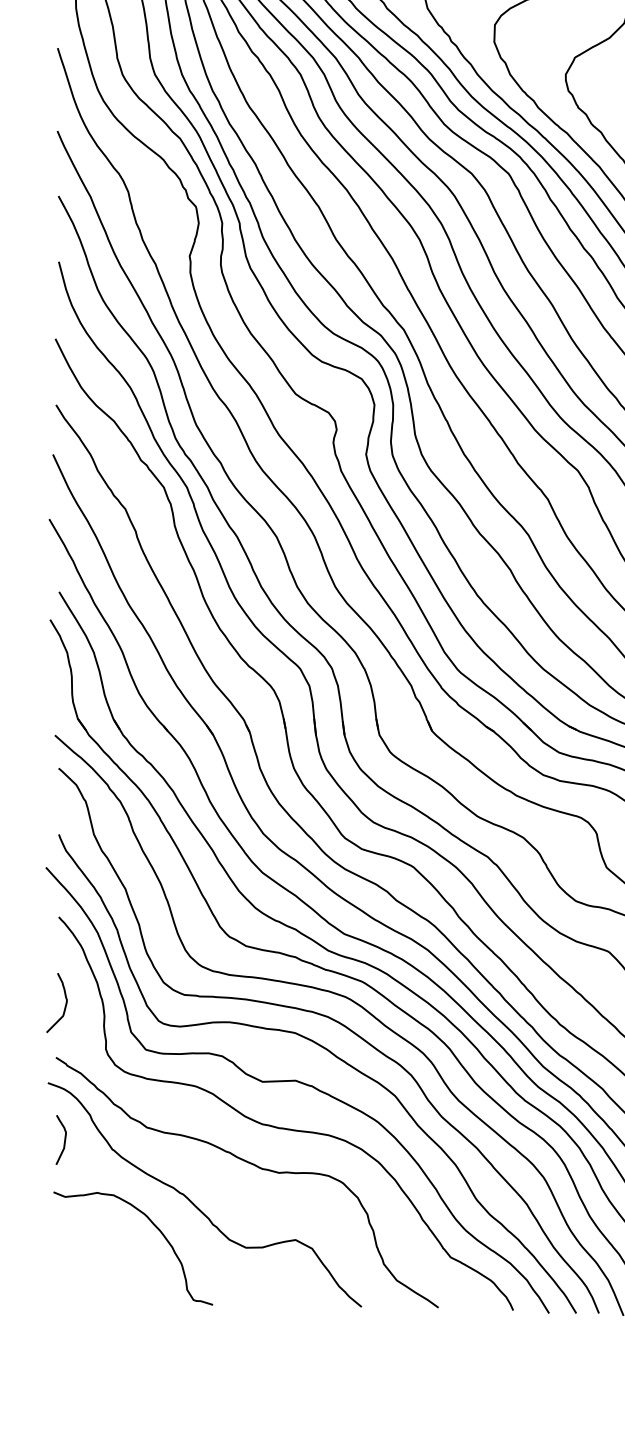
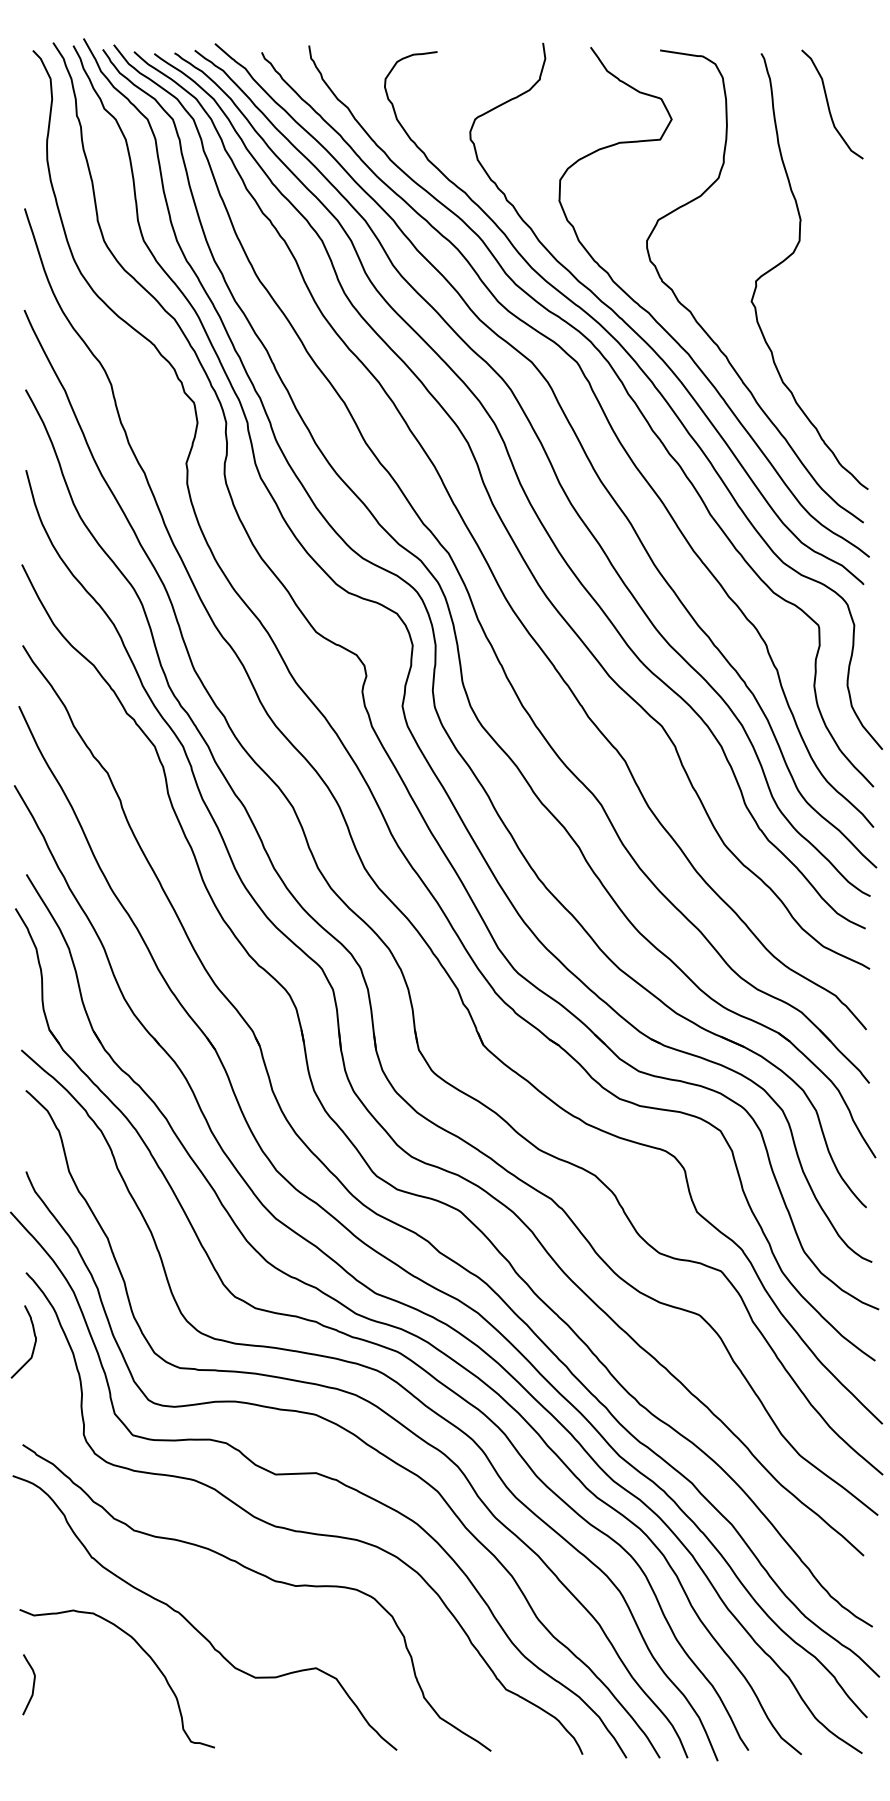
curve: (64, 1005) -> (33, 1345), moved
curve: (64, 1140) -> (32, 1685), moved

